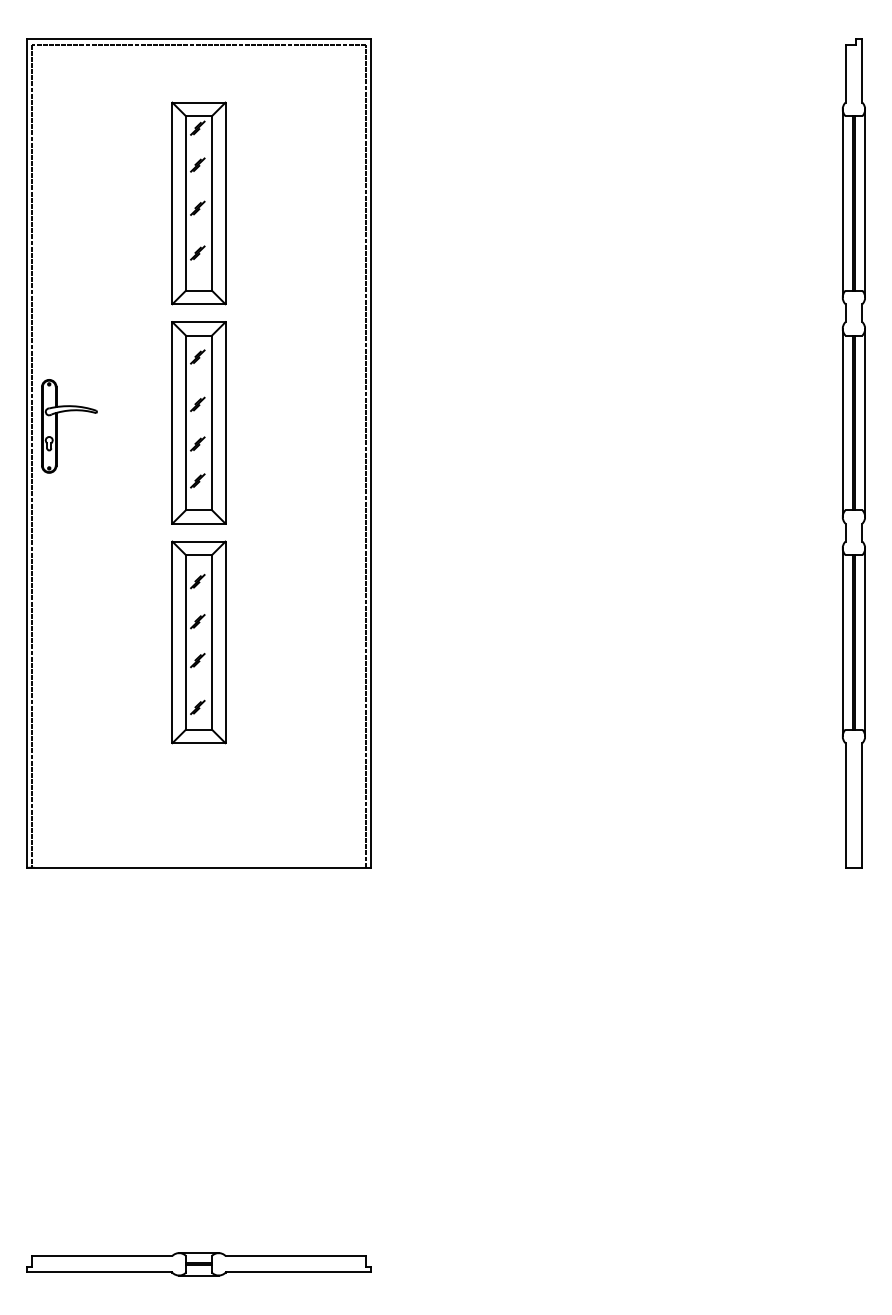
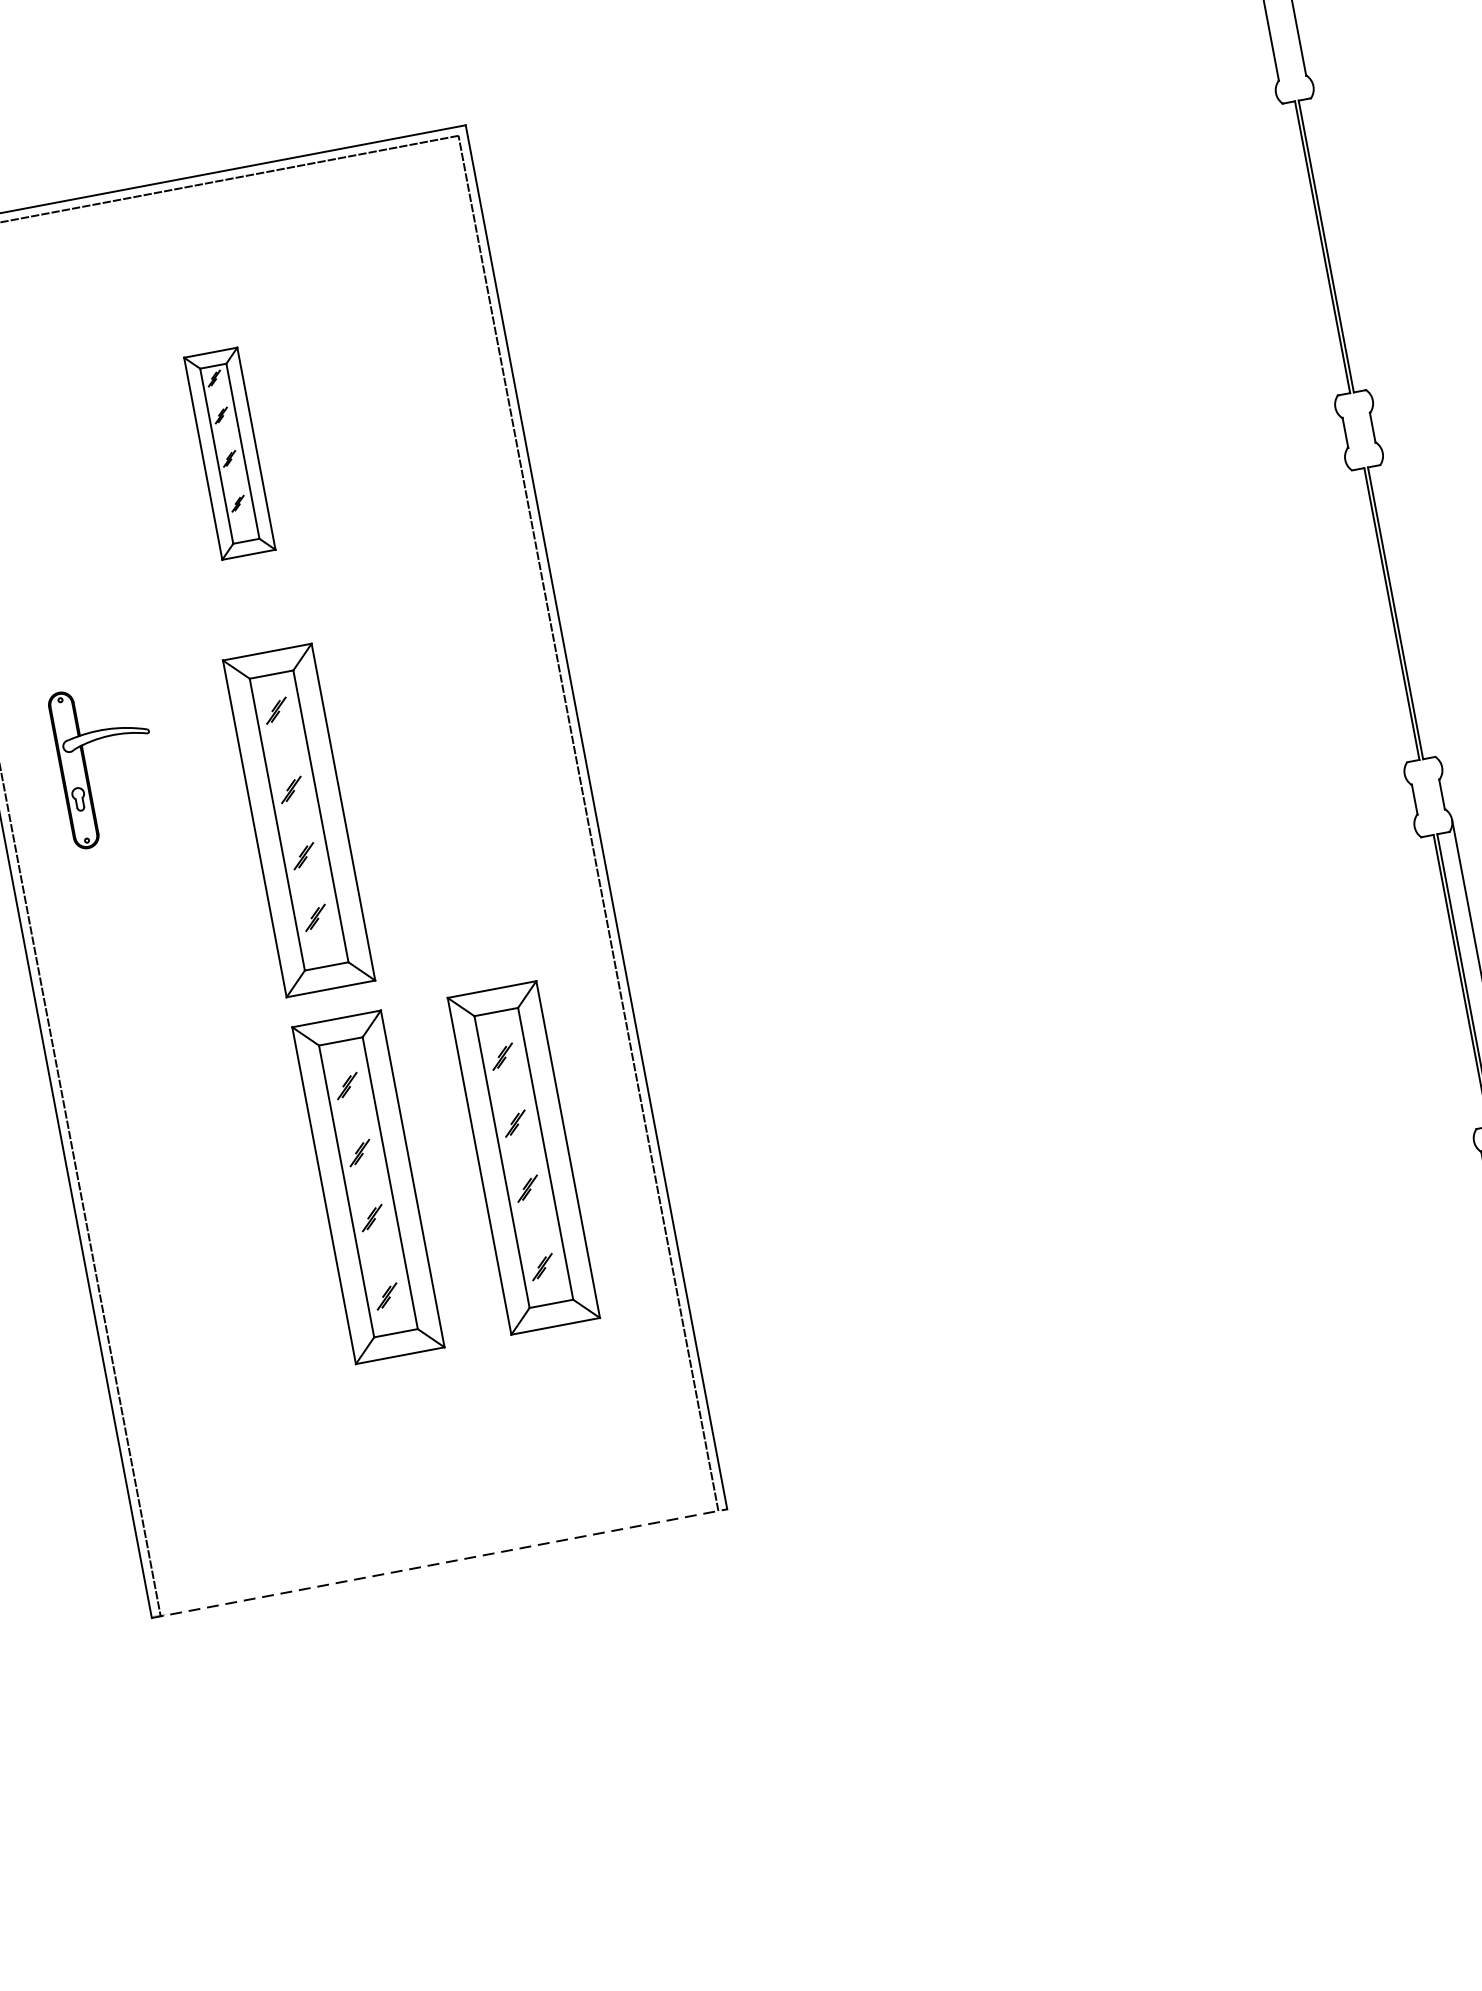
part: (198, 203) -> (229, 453), size x0.6
line: (842, 203) -> (1305, 250), removed
line: (865, 203) -> (1343, 243), removed
line: (842, 422) -> (1374, 616), removed
line: (865, 422) -> (1412, 609), removed
part: (57, 426) -> (87, 768), moved
part: (291, 642) -> (523, 1158), added
line: (842, 642) -> (1443, 984), removed
line: (199, 867) -> (440, 1563), solid -> dashed

